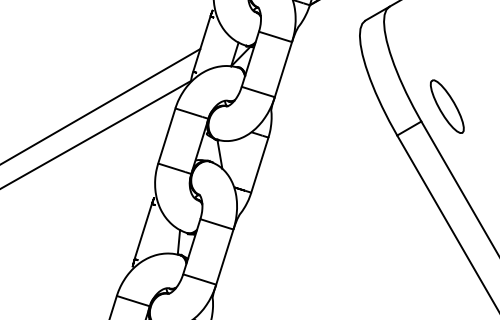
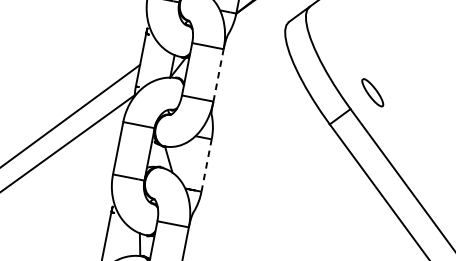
line: (283, 69) -> (218, 75), solid -> dashed
part: (446, 106) -> (372, 92), size x0.6
line: (259, 165) -> (206, 165), solid -> dashed

